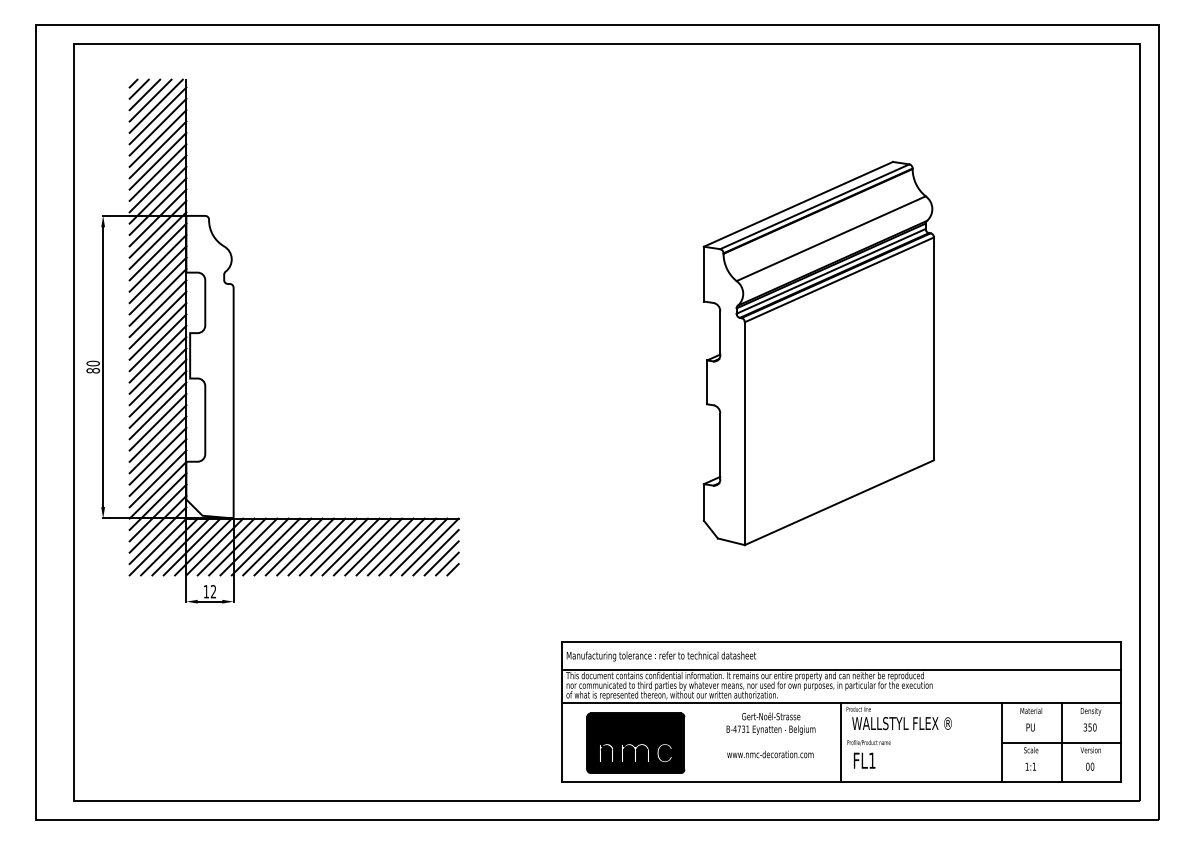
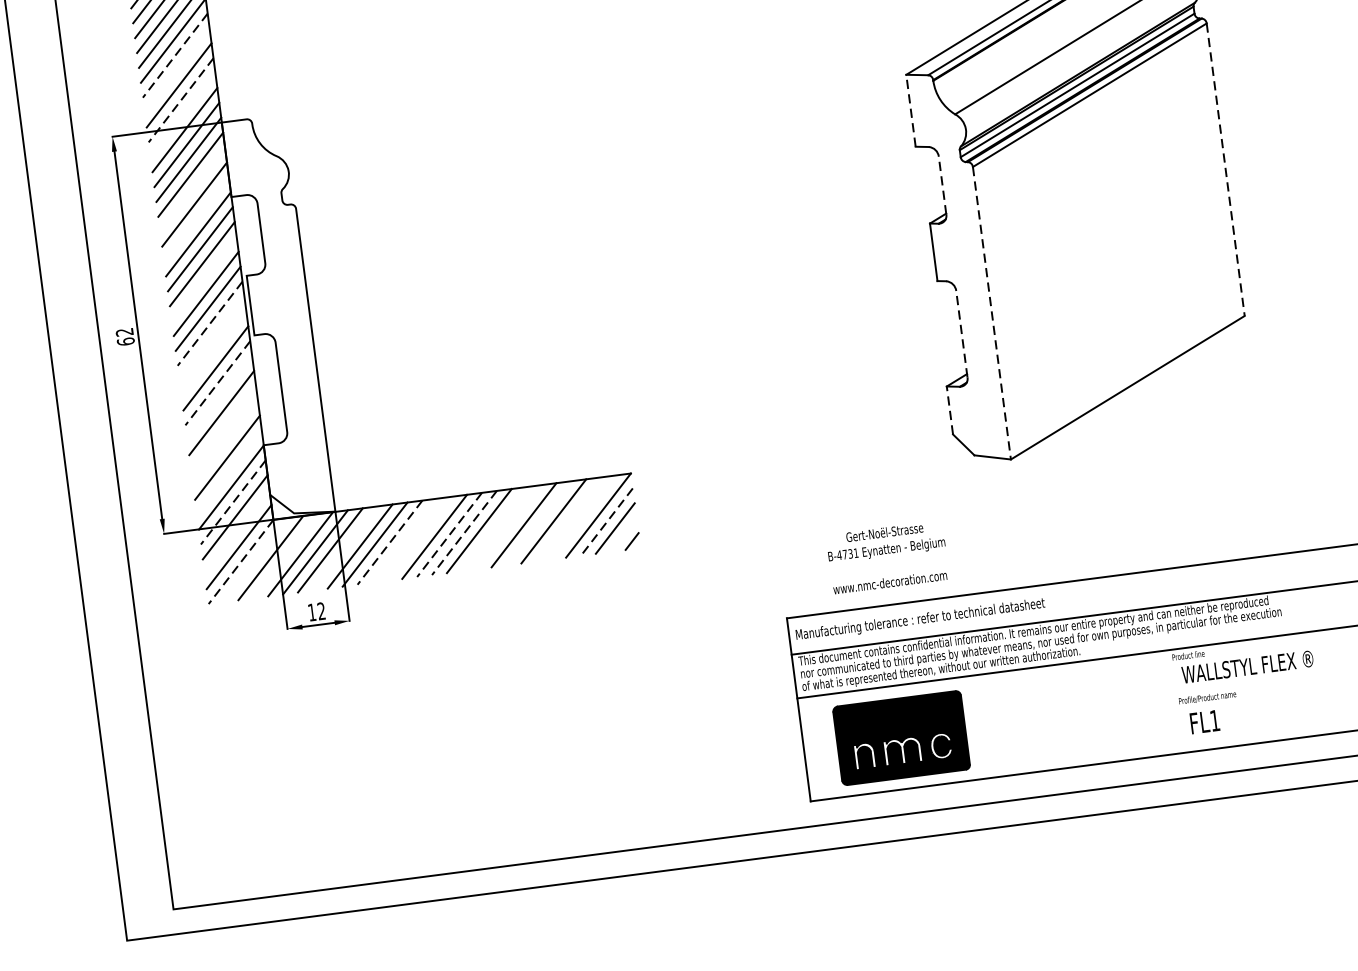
line: (157, 161) -> (174, 56), solid -> dashed
line: (157, 172) -> (176, 70), removed
line: (157, 195) -> (180, 100), solid -> dashed
line: (157, 206) -> (182, 115), removed
line: (157, 262) -> (191, 188), removed
line: (703, 273) -> (910, 110), solid -> dashed
line: (157, 285) -> (195, 218), removed
line: (157, 331) -> (203, 279), removed
line: (720, 333) -> (942, 185), solid -> dashed
line: (933, 349) -> (1225, 170), solid -> dashed
line: (157, 365) -> (209, 323), solid -> dashed
text: (92, 366) -> (124, 336), 80 -> 62
line: (157, 376) -> (211, 338), removed
line: (157, 387) -> (213, 352), removed
line: (157, 411) -> (217, 384), solid -> dashed
line: (157, 421) -> (218, 397), removed
line: (744, 434) -> (991, 314), solid -> dashed
line: (157, 444) -> (222, 427), removed
line: (720, 446) -> (962, 334), solid -> dashed
line: (157, 455) -> (224, 441), removed
line: (157, 478) -> (228, 472), removed
line: (157, 501) -> (232, 502), solid -> dashed
line: (703, 501) -> (949, 409), solid -> dashed
line: (157, 523) -> (236, 531), removed
line: (169, 546) -> (256, 559), removed
line: (191, 546) -> (284, 555), removed
line: (237, 546) -> (345, 547), removed
line: (282, 546) -> (404, 540), removed
line: (293, 546) -> (418, 538), removed
line: (350, 546) -> (493, 528), removed
line: (361, 546) -> (508, 526), removed
line: (384, 546) -> (538, 522), removed
line: (407, 546) -> (568, 518), removed
line: (418, 546) -> (582, 516), removed
line: (157, 547) -> (240, 562), solid -> dashed
line: (271, 547) -> (390, 543), solid -> dashed
line: (316, 547) -> (449, 535), solid -> dashed
line: (327, 547) -> (463, 533), solid -> dashed
line: (435, 553) -> (606, 523), solid -> dashed
line: (447, 563) -> (623, 534), removed
text: (770, 735) -> (887, 557), moved
line: (841, 742) -> (1171, 702), removed

